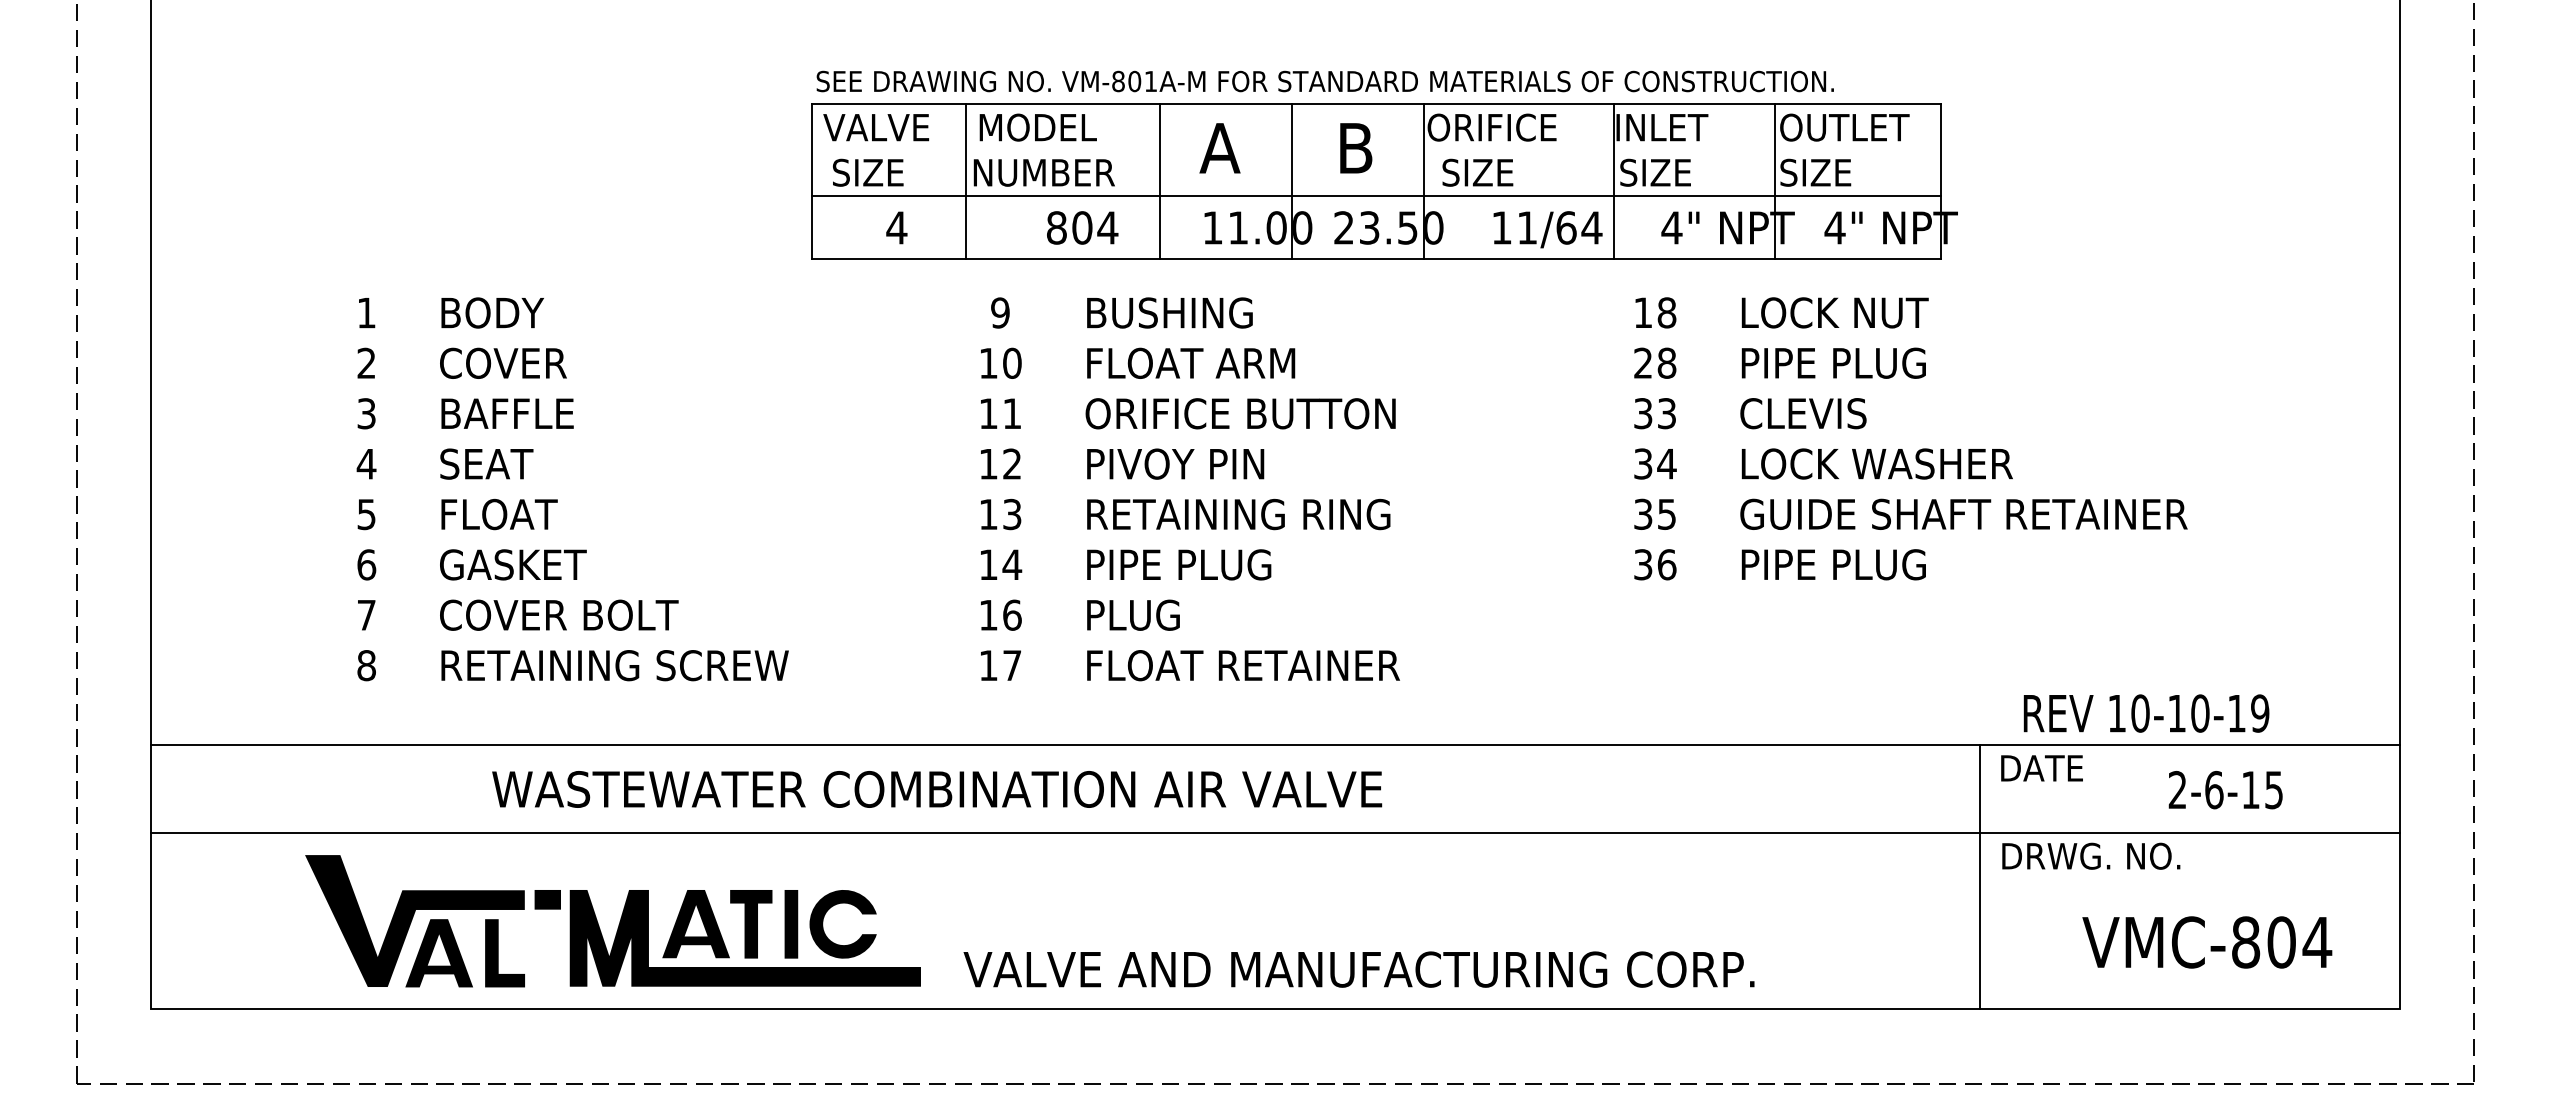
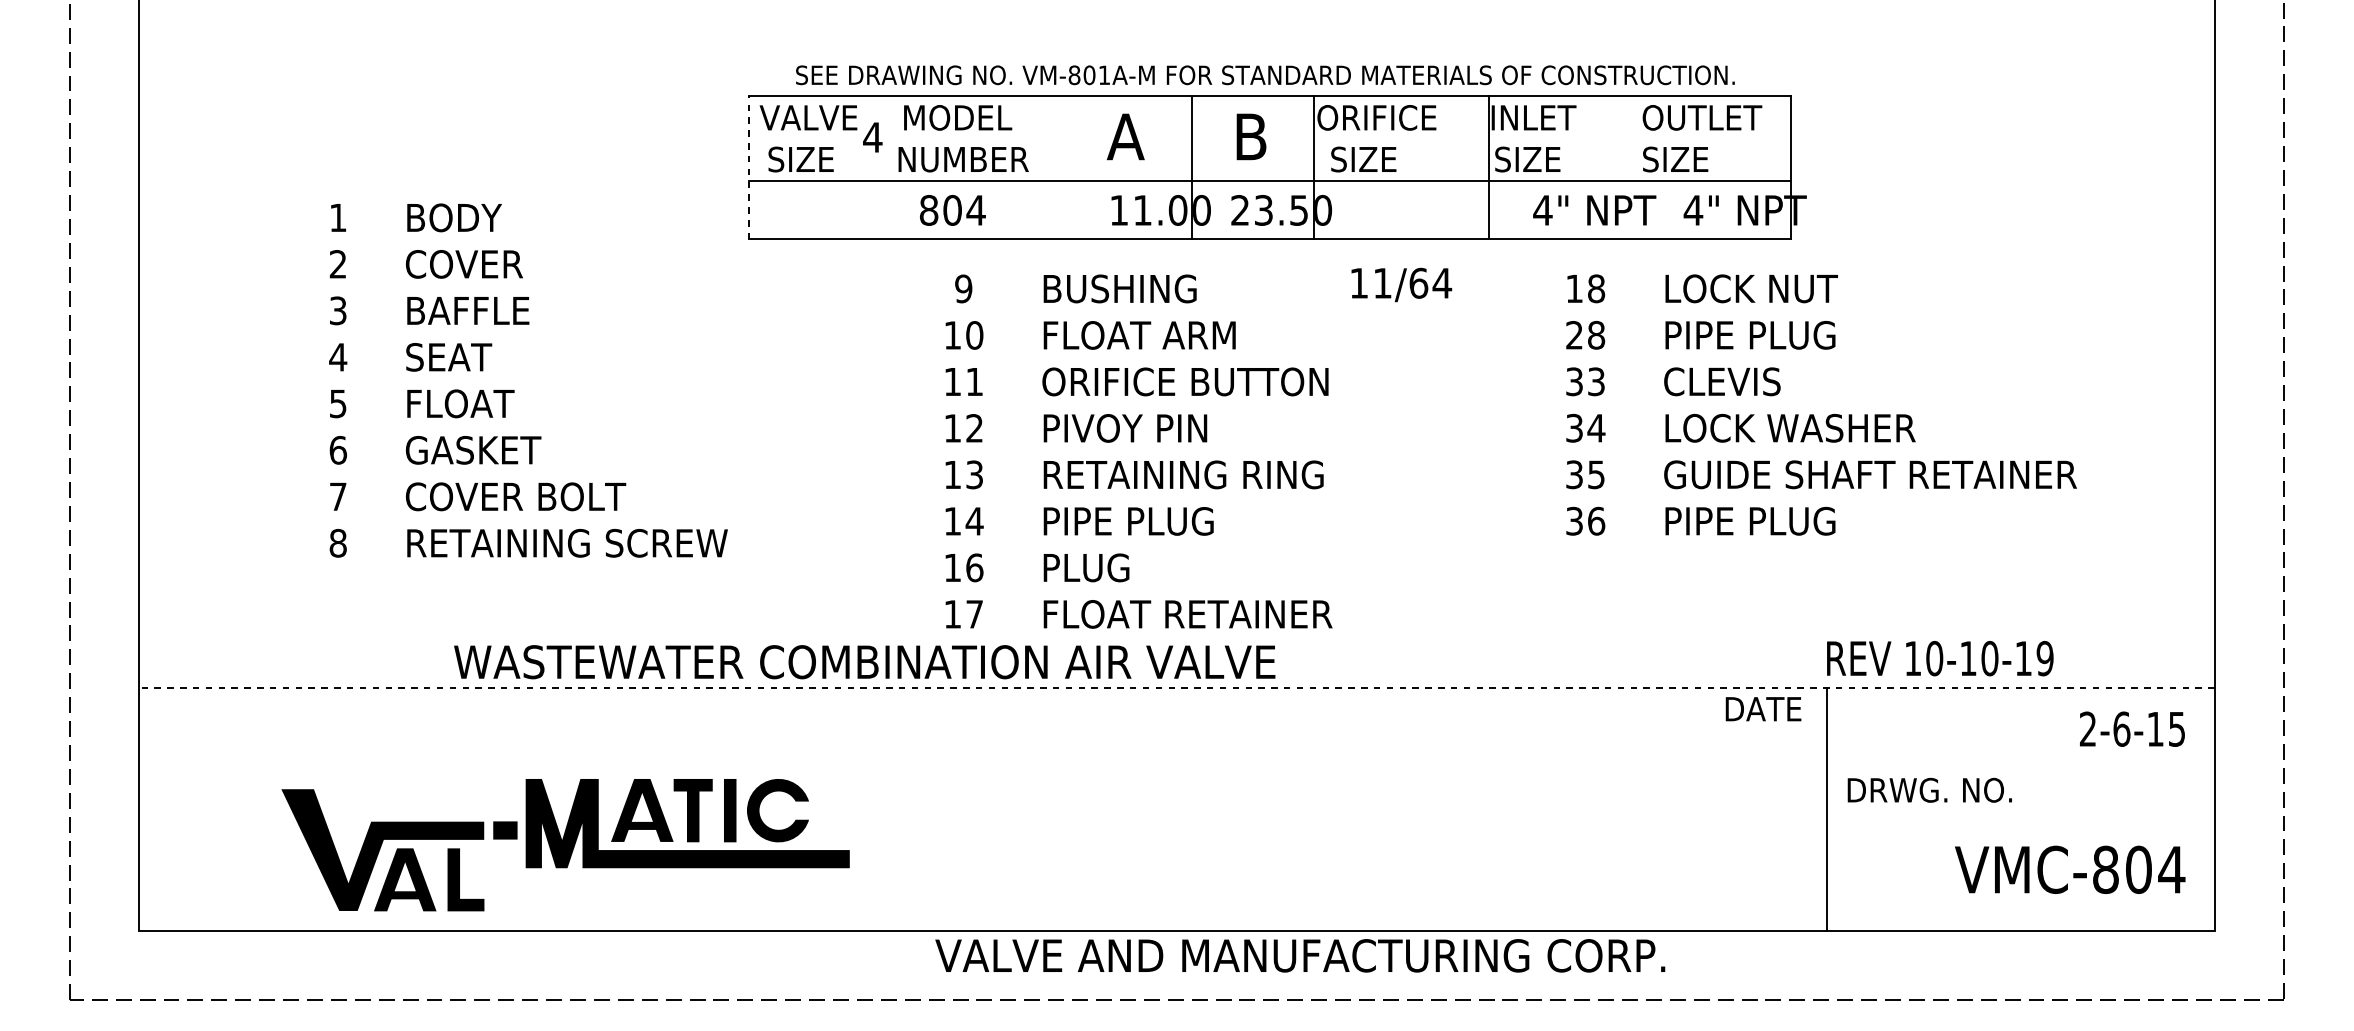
text: (1324, 81) -> (1264, 75), moved
line: (811, 181) -> (748, 167), solid -> dashed
line: (965, 181) -> (890, 167), removed
line: (1159, 181) -> (1069, 167), removed
line: (1774, 181) -> (1637, 167), removed
text: (896, 227) -> (872, 137), moved
text: (1082, 227) -> (952, 210), moved
text: (1547, 229) -> (1401, 284), moved
text: (1910, 438) -> (1821, 404), moved
text: (572, 489) -> (528, 380), moved
text: (1190, 489) -> (1139, 451), moved
text: (2146, 713) -> (1940, 658), moved
line: (1275, 745) -> (1177, 688), solid -> dashed
text: (2041, 768) -> (1763, 709), moved
text: (937, 789) -> (865, 662), moved
text: (2225, 790) -> (2132, 729), moved
line: (1275, 833) -> (1177, 769), removed
part: (744, 938) -> (686, 823), moved
text: (2207, 942) -> (2070, 869), moved
text: (1358, 969) -> (1299, 955), moved

